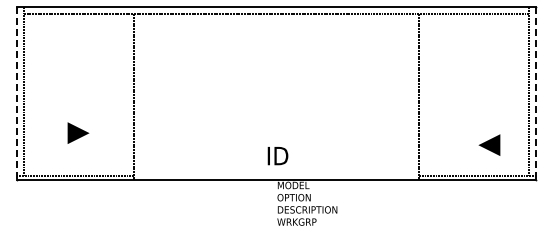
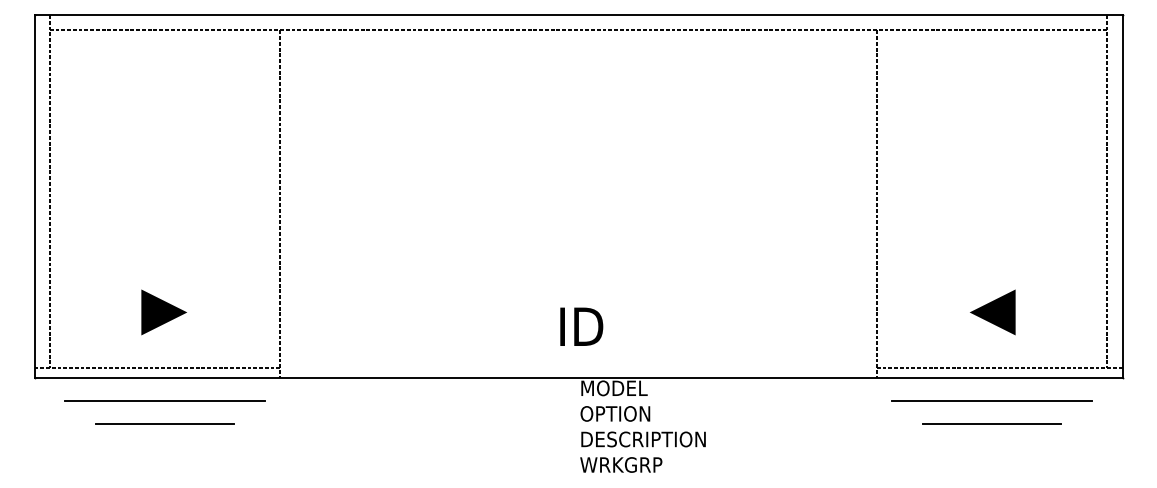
line: (16, 93) -> (34, 195), dashed -> solid
line: (536, 93) -> (1122, 195), dashed -> solid
line: (78, 132) -> (164, 310), moved
line: (489, 144) -> (992, 310), moved
line: (78, 191) -> (164, 400), added
line: (473, 191) -> (990, 400), added
line: (78, 202) -> (164, 423), added
line: (474, 202) -> (992, 423), added

